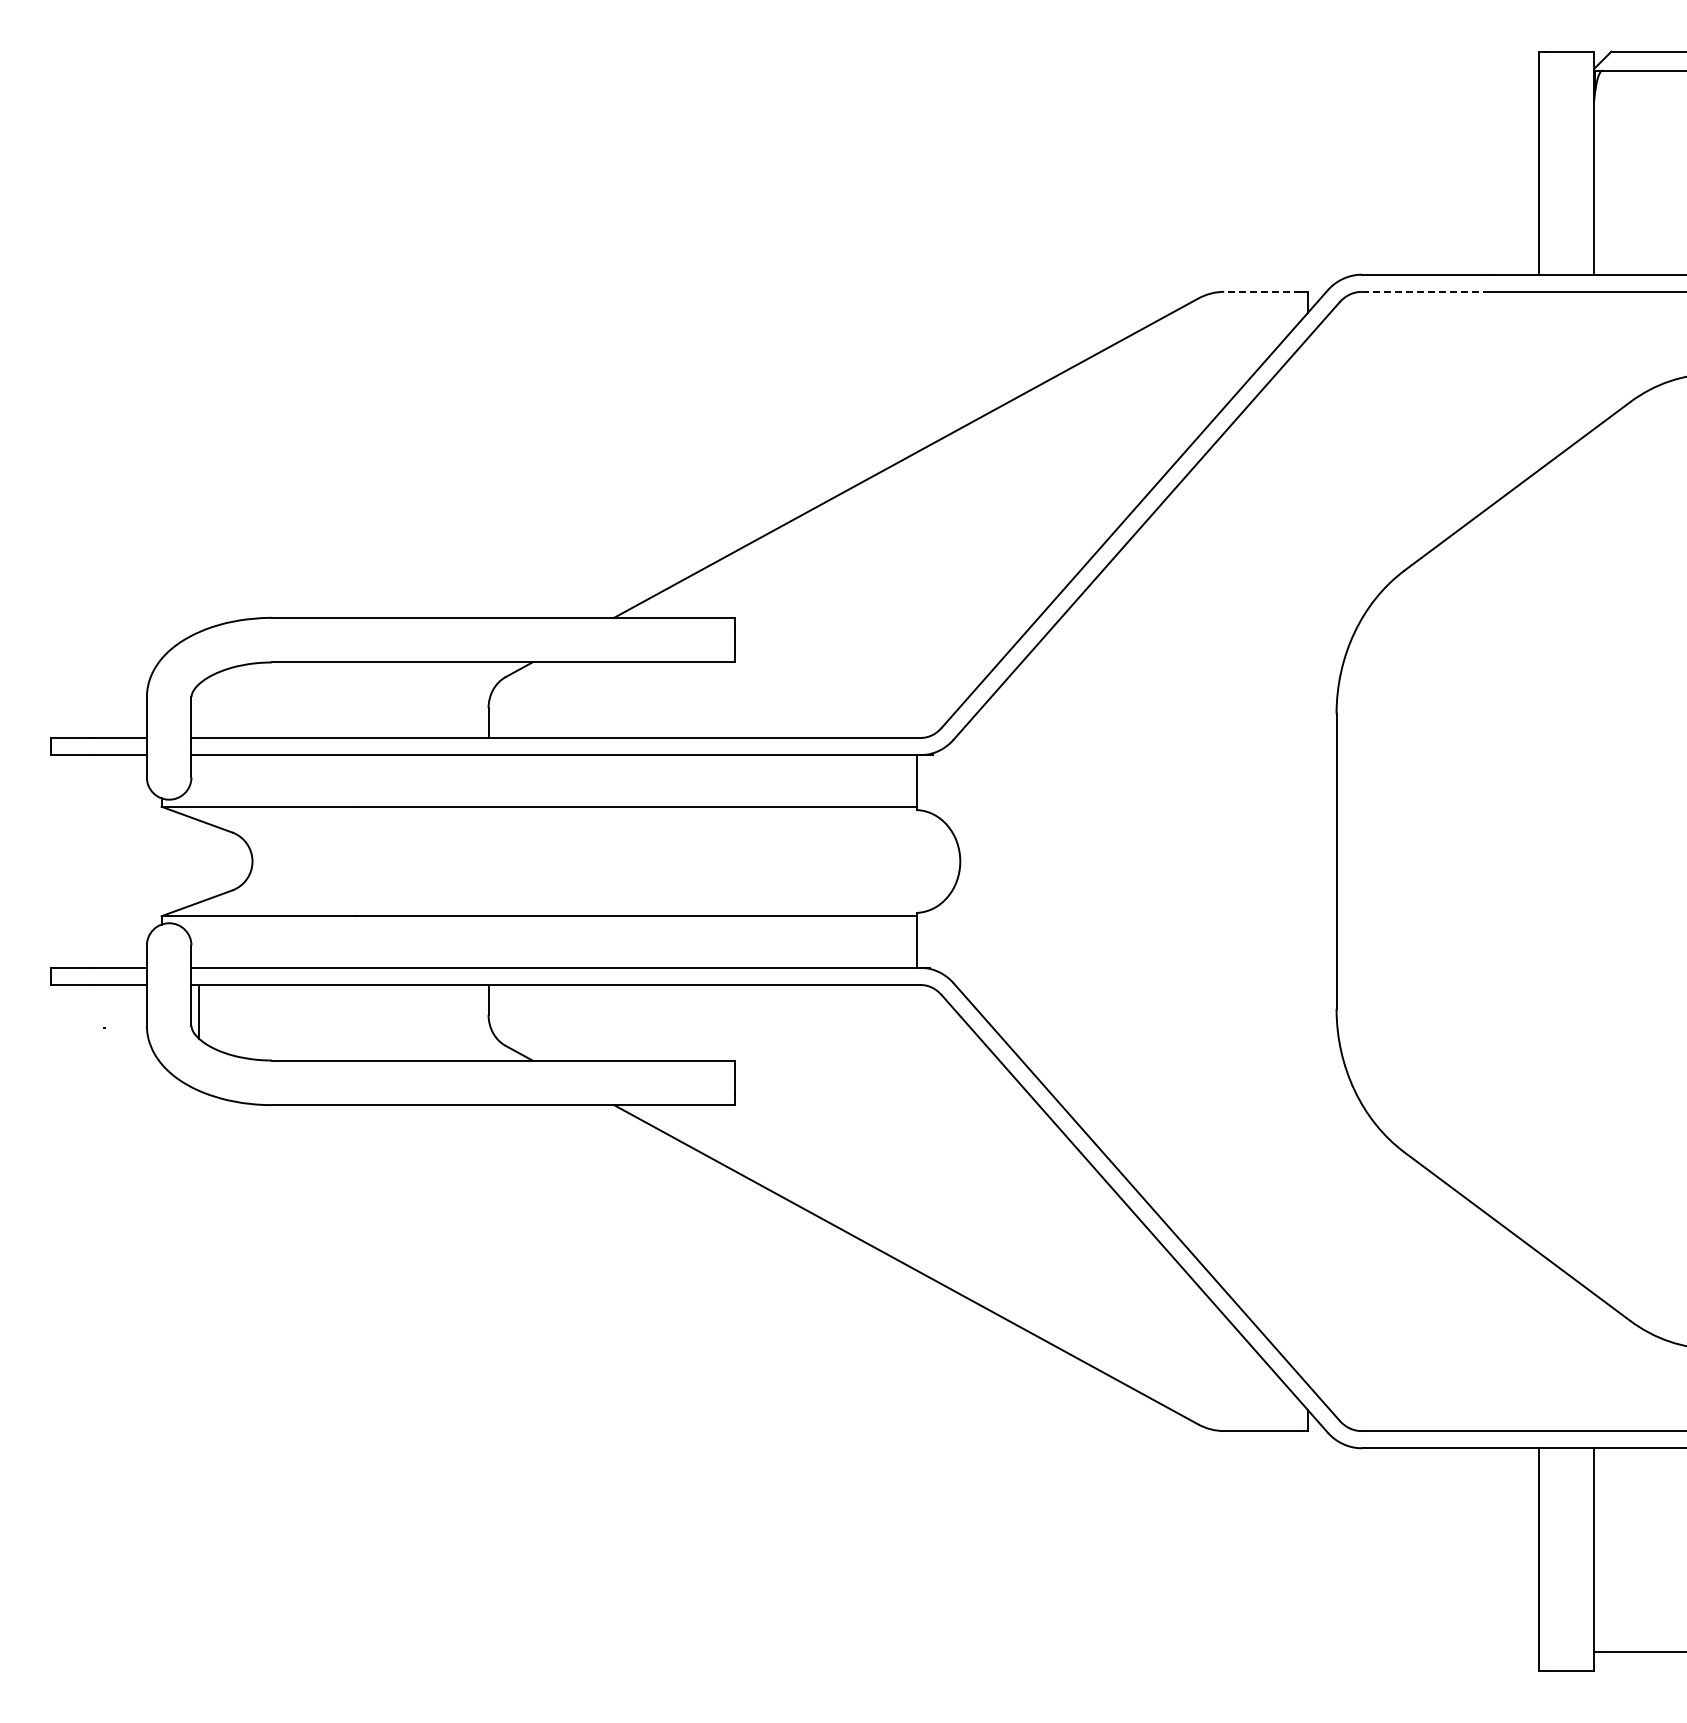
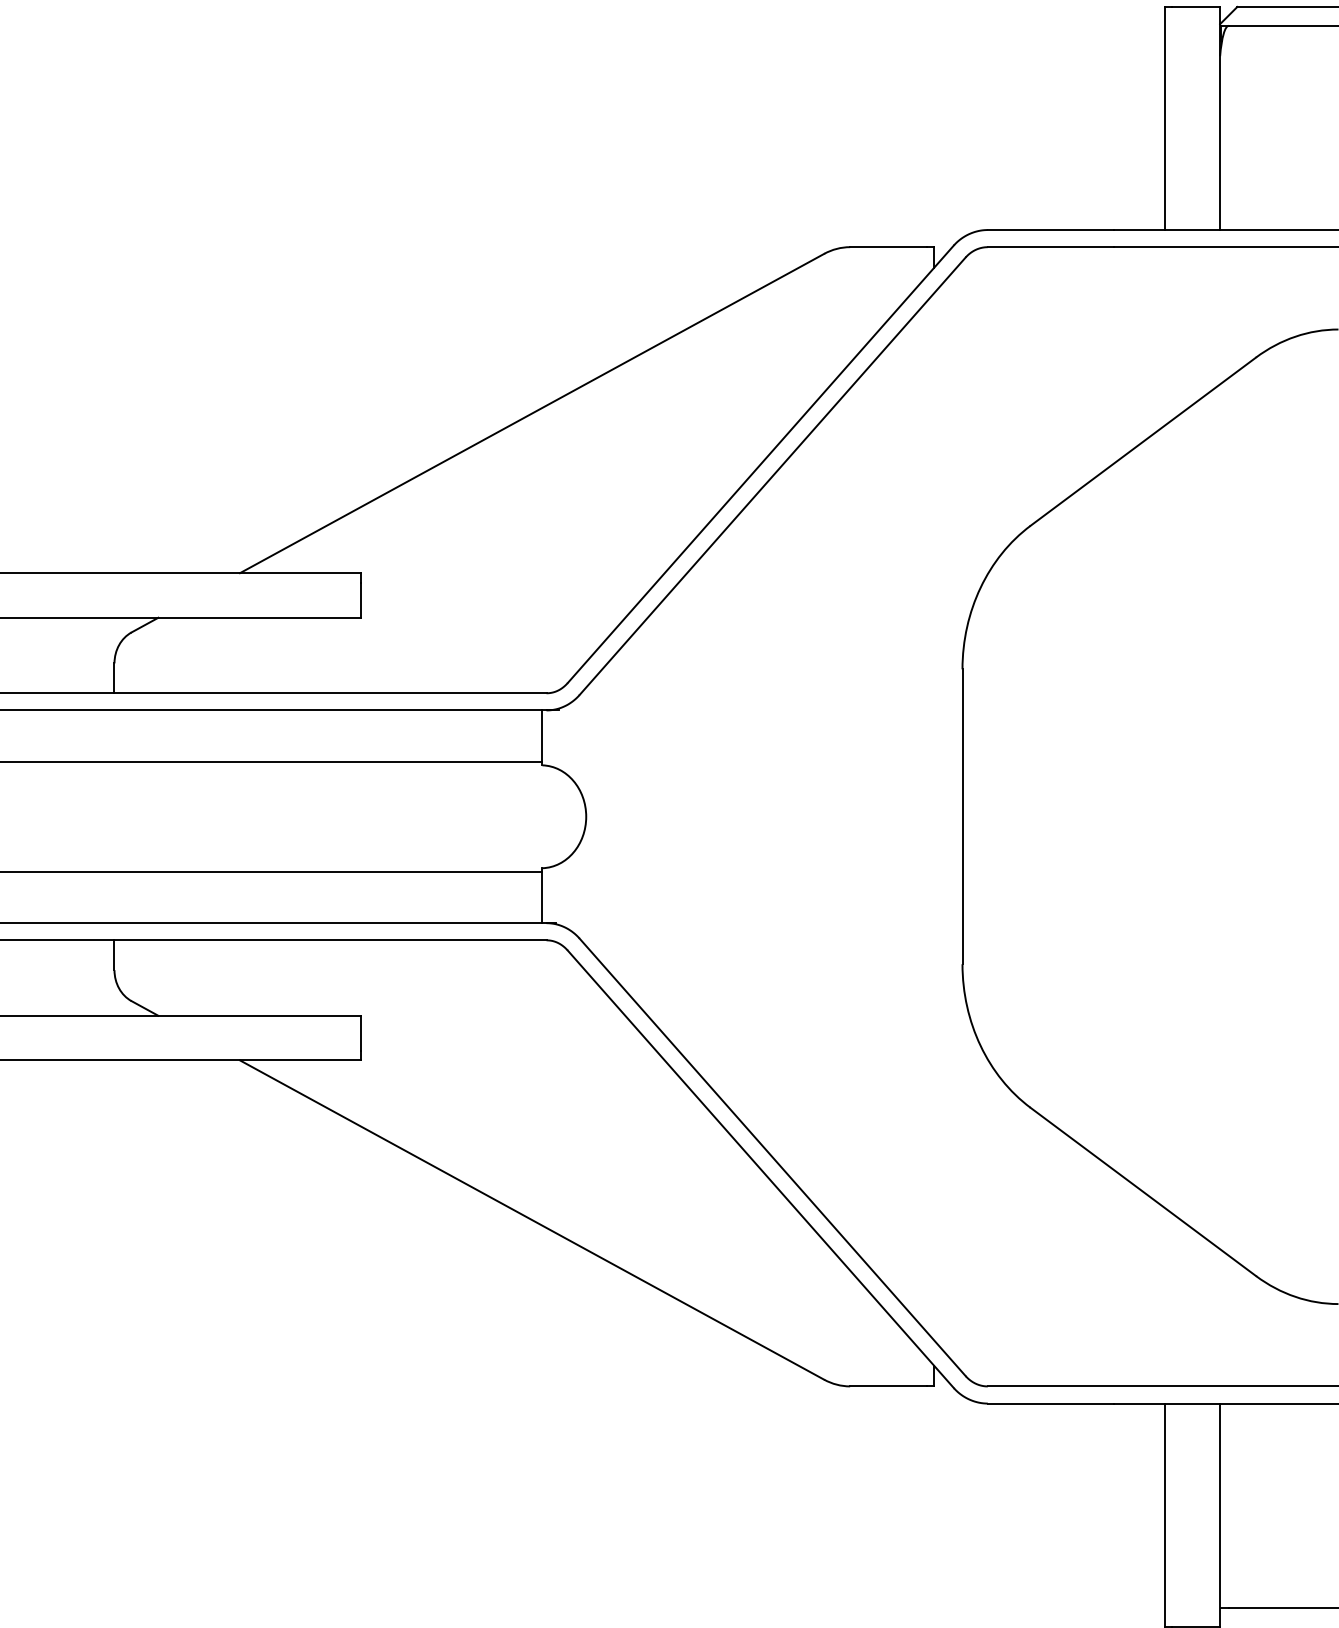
line: (1262, 291) -> (888, 246), dashed -> solid
line: (1424, 291) -> (1050, 246), dashed -> solid

